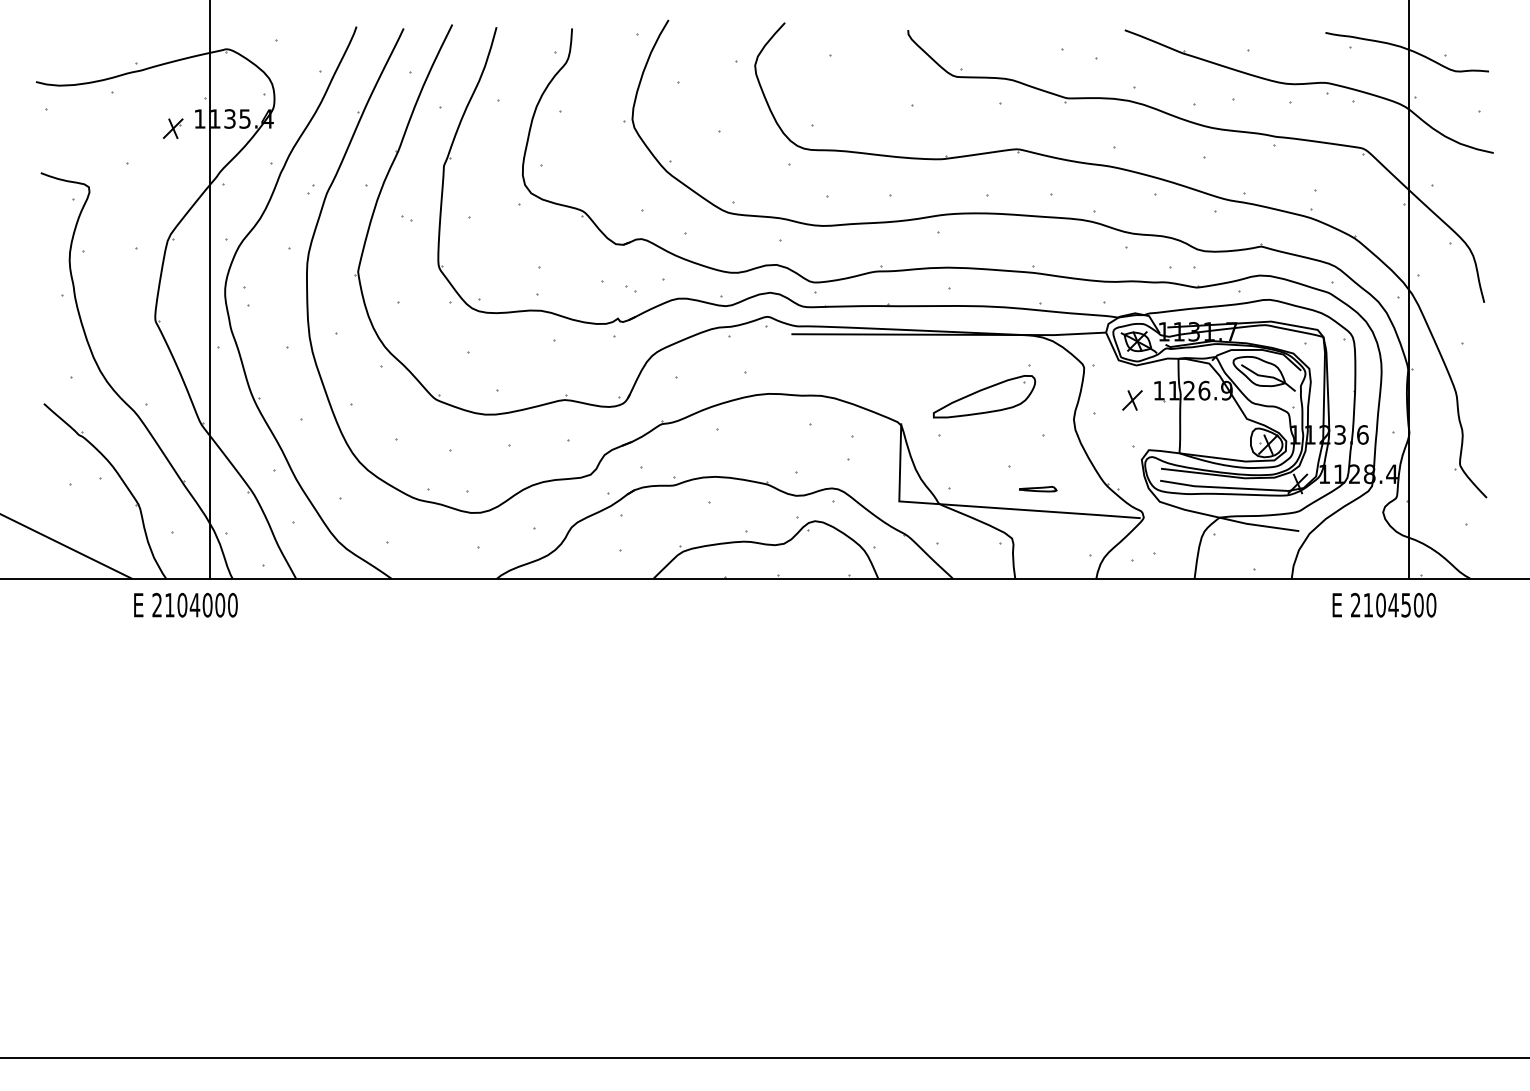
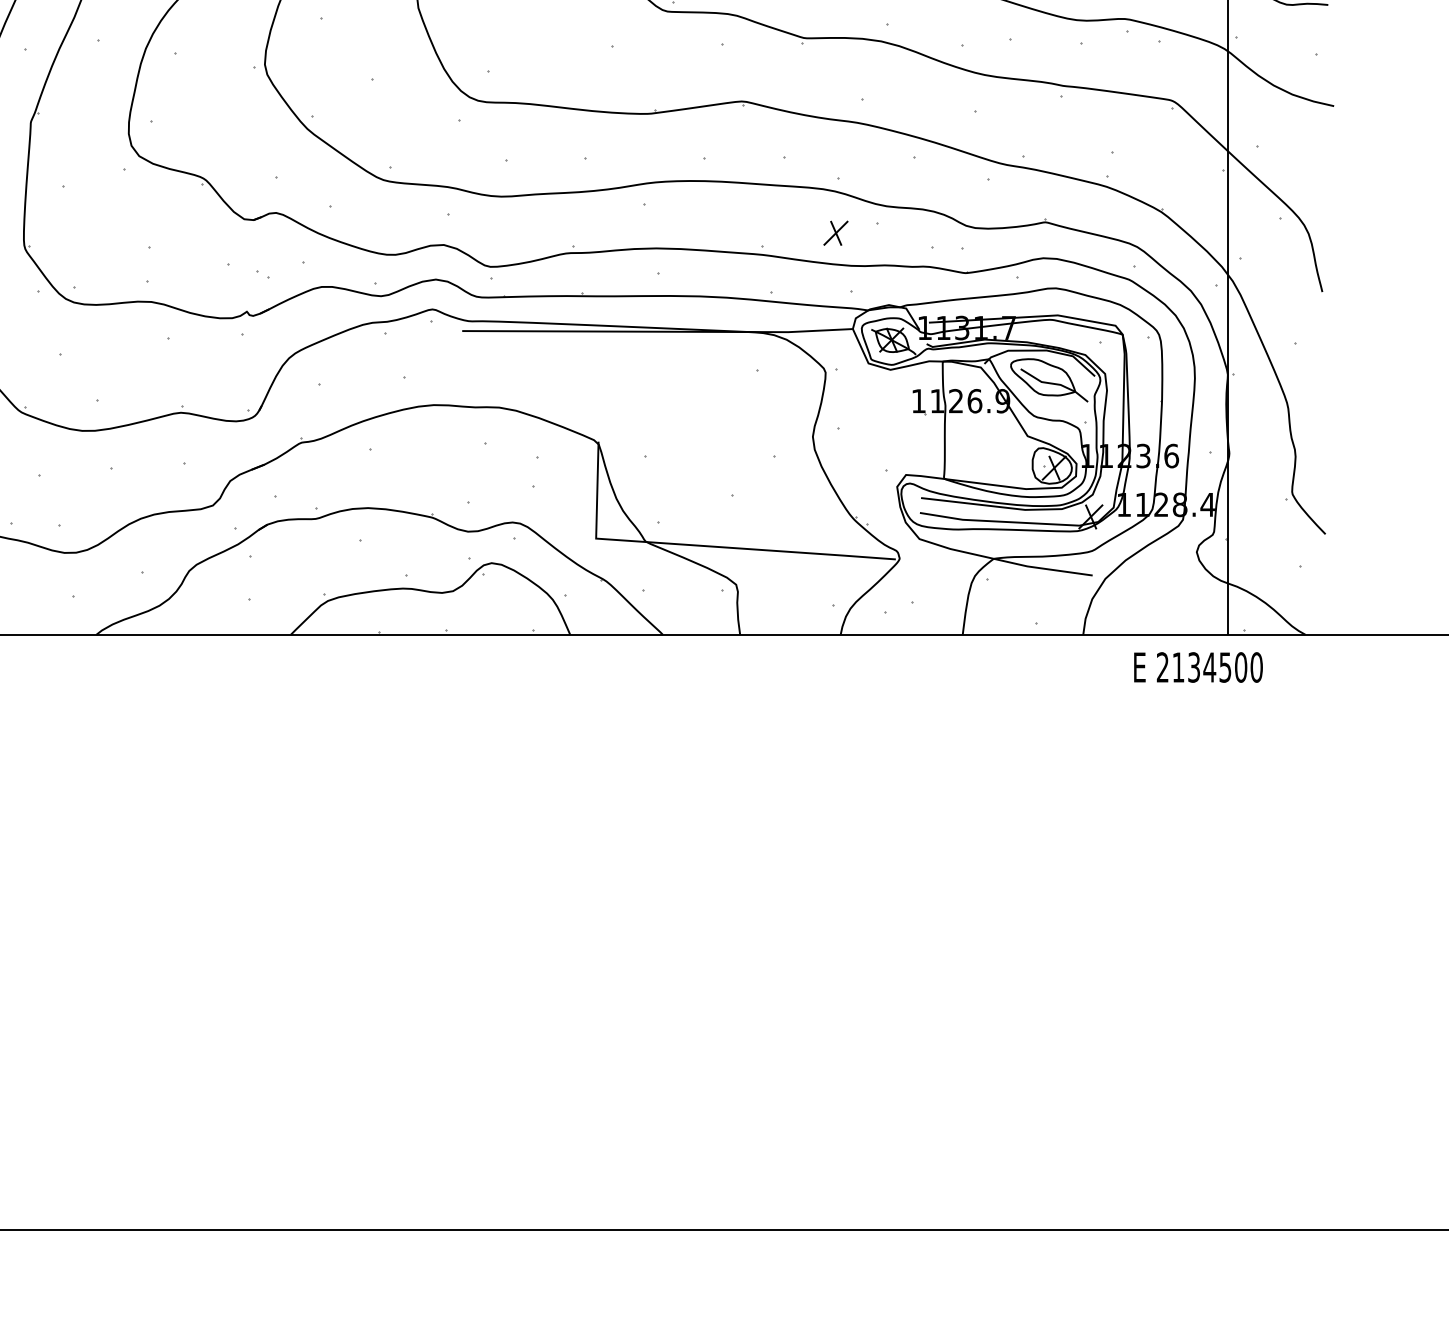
part: (984, 396) -> (701, 408), removed
part: (1132, 400) -> (835, 233), moved
part: (1038, 489) -> (768, 523), removed
text: (1380, 605) -> (1193, 667), 2104500 -> 2134500

